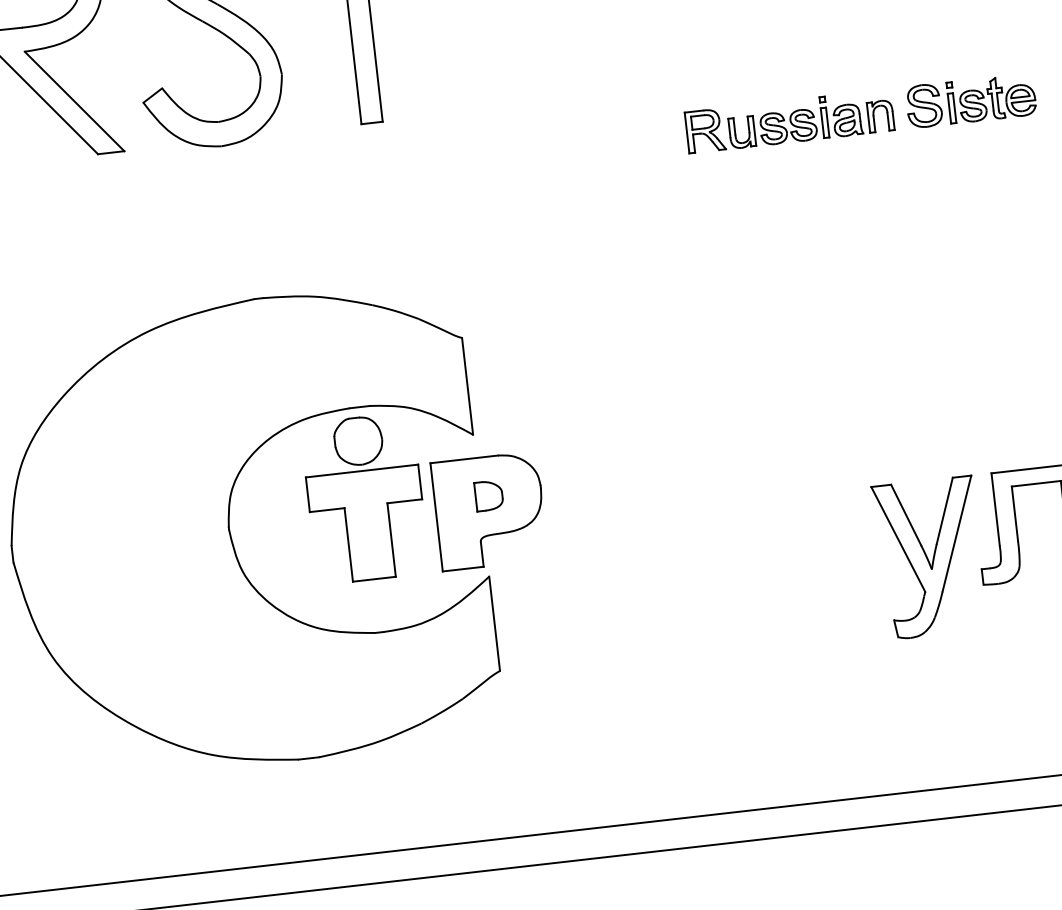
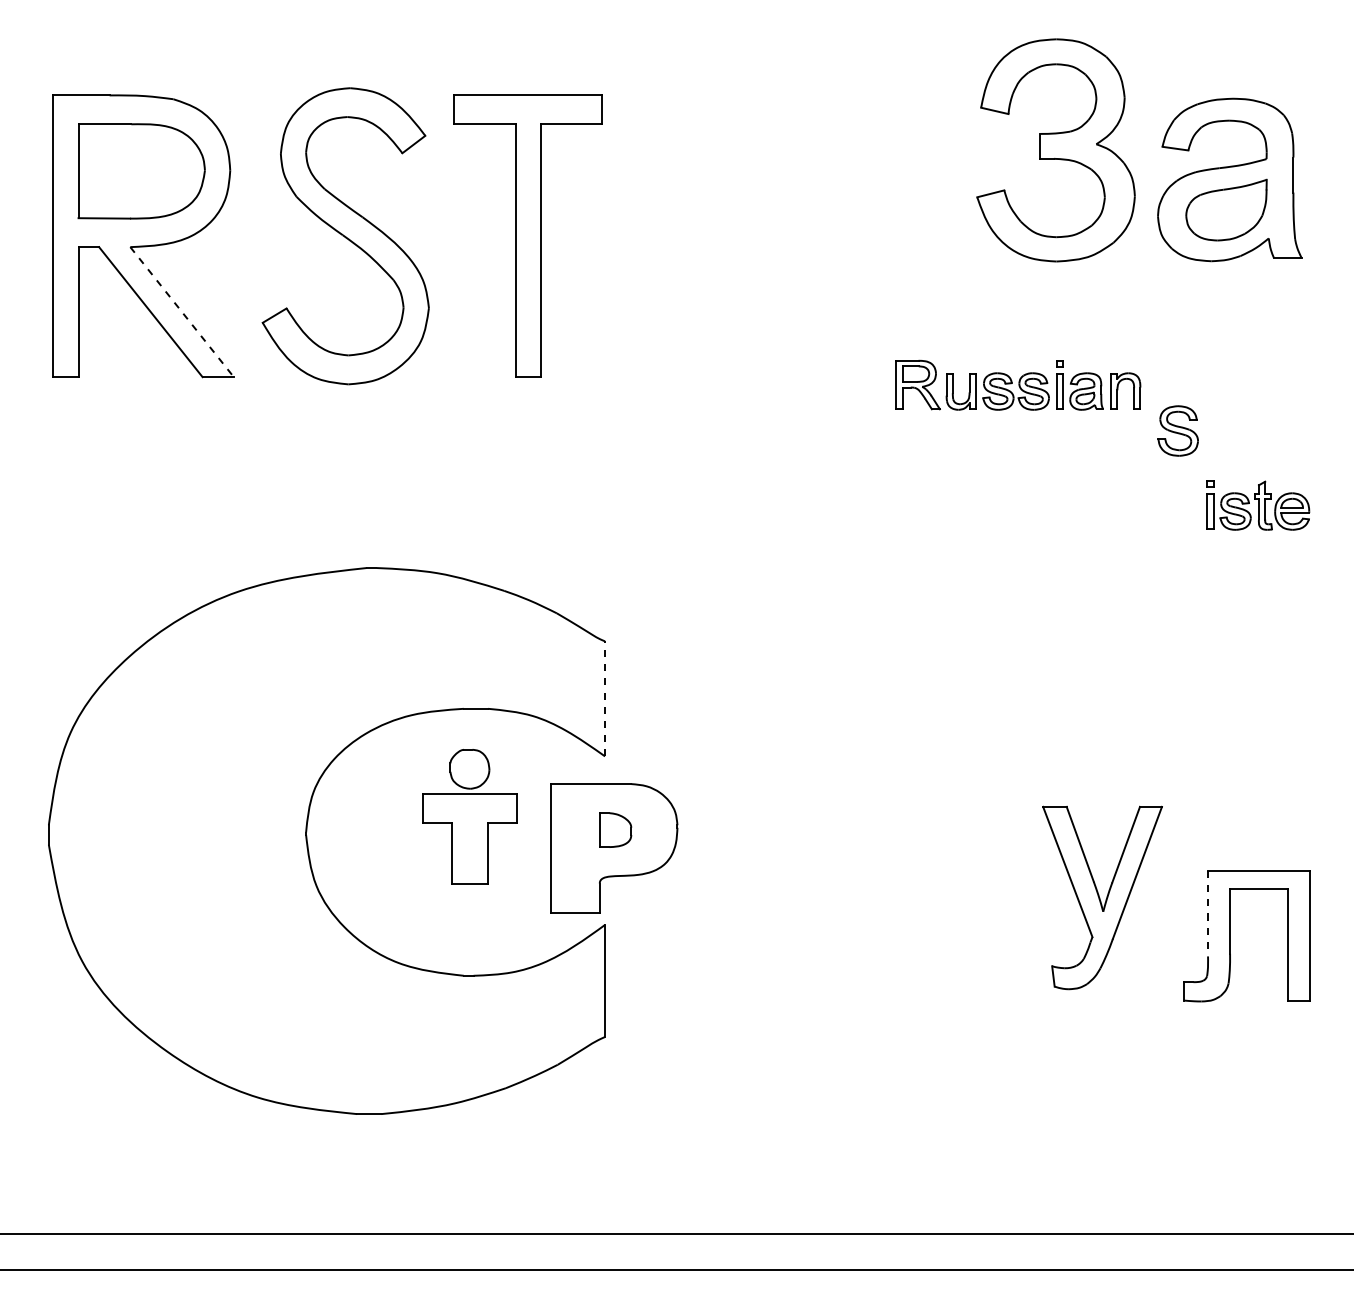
part: (991, 98) -> (1258, 505), moved
line: (74, 101) -> (182, 312), solid -> dashed
part: (789, 120) -> (1018, 384), moved
line: (467, 386) -> (605, 698), solid -> dashed
part: (364, 498) -> (469, 816), size x0.7
line: (996, 509) -> (1208, 913), solid -> dashed
part: (929, 557) -> (1102, 897), moved

